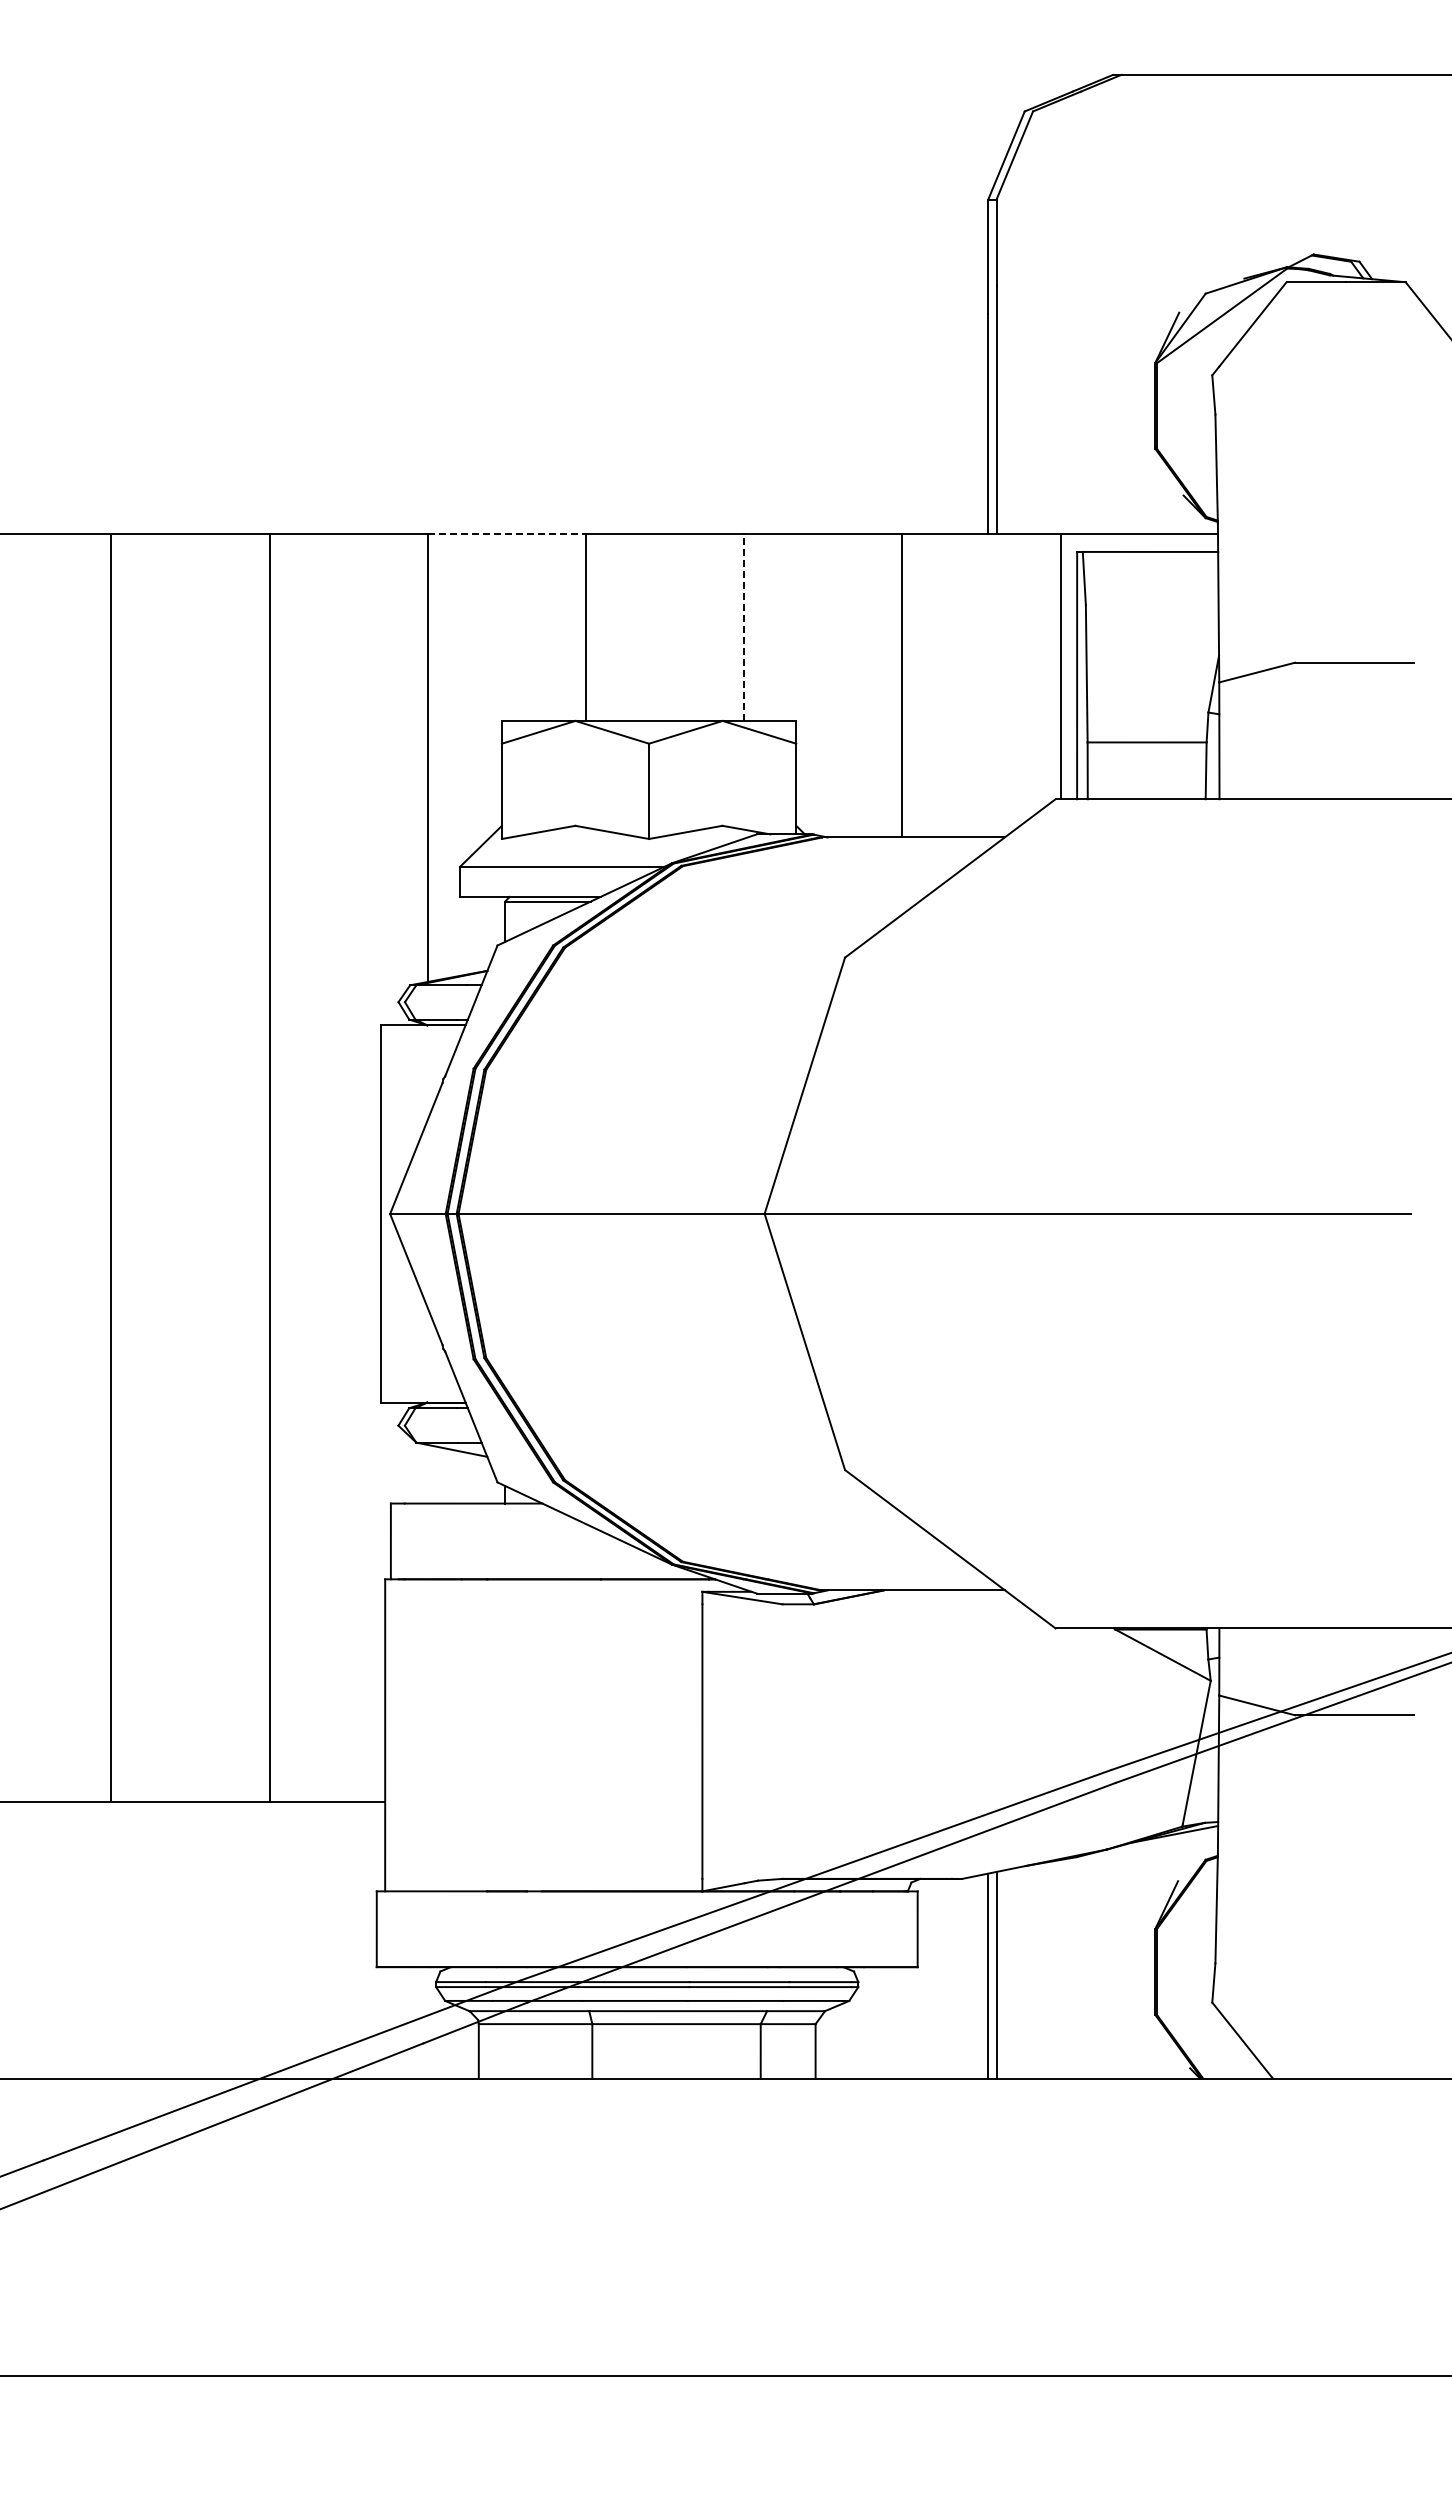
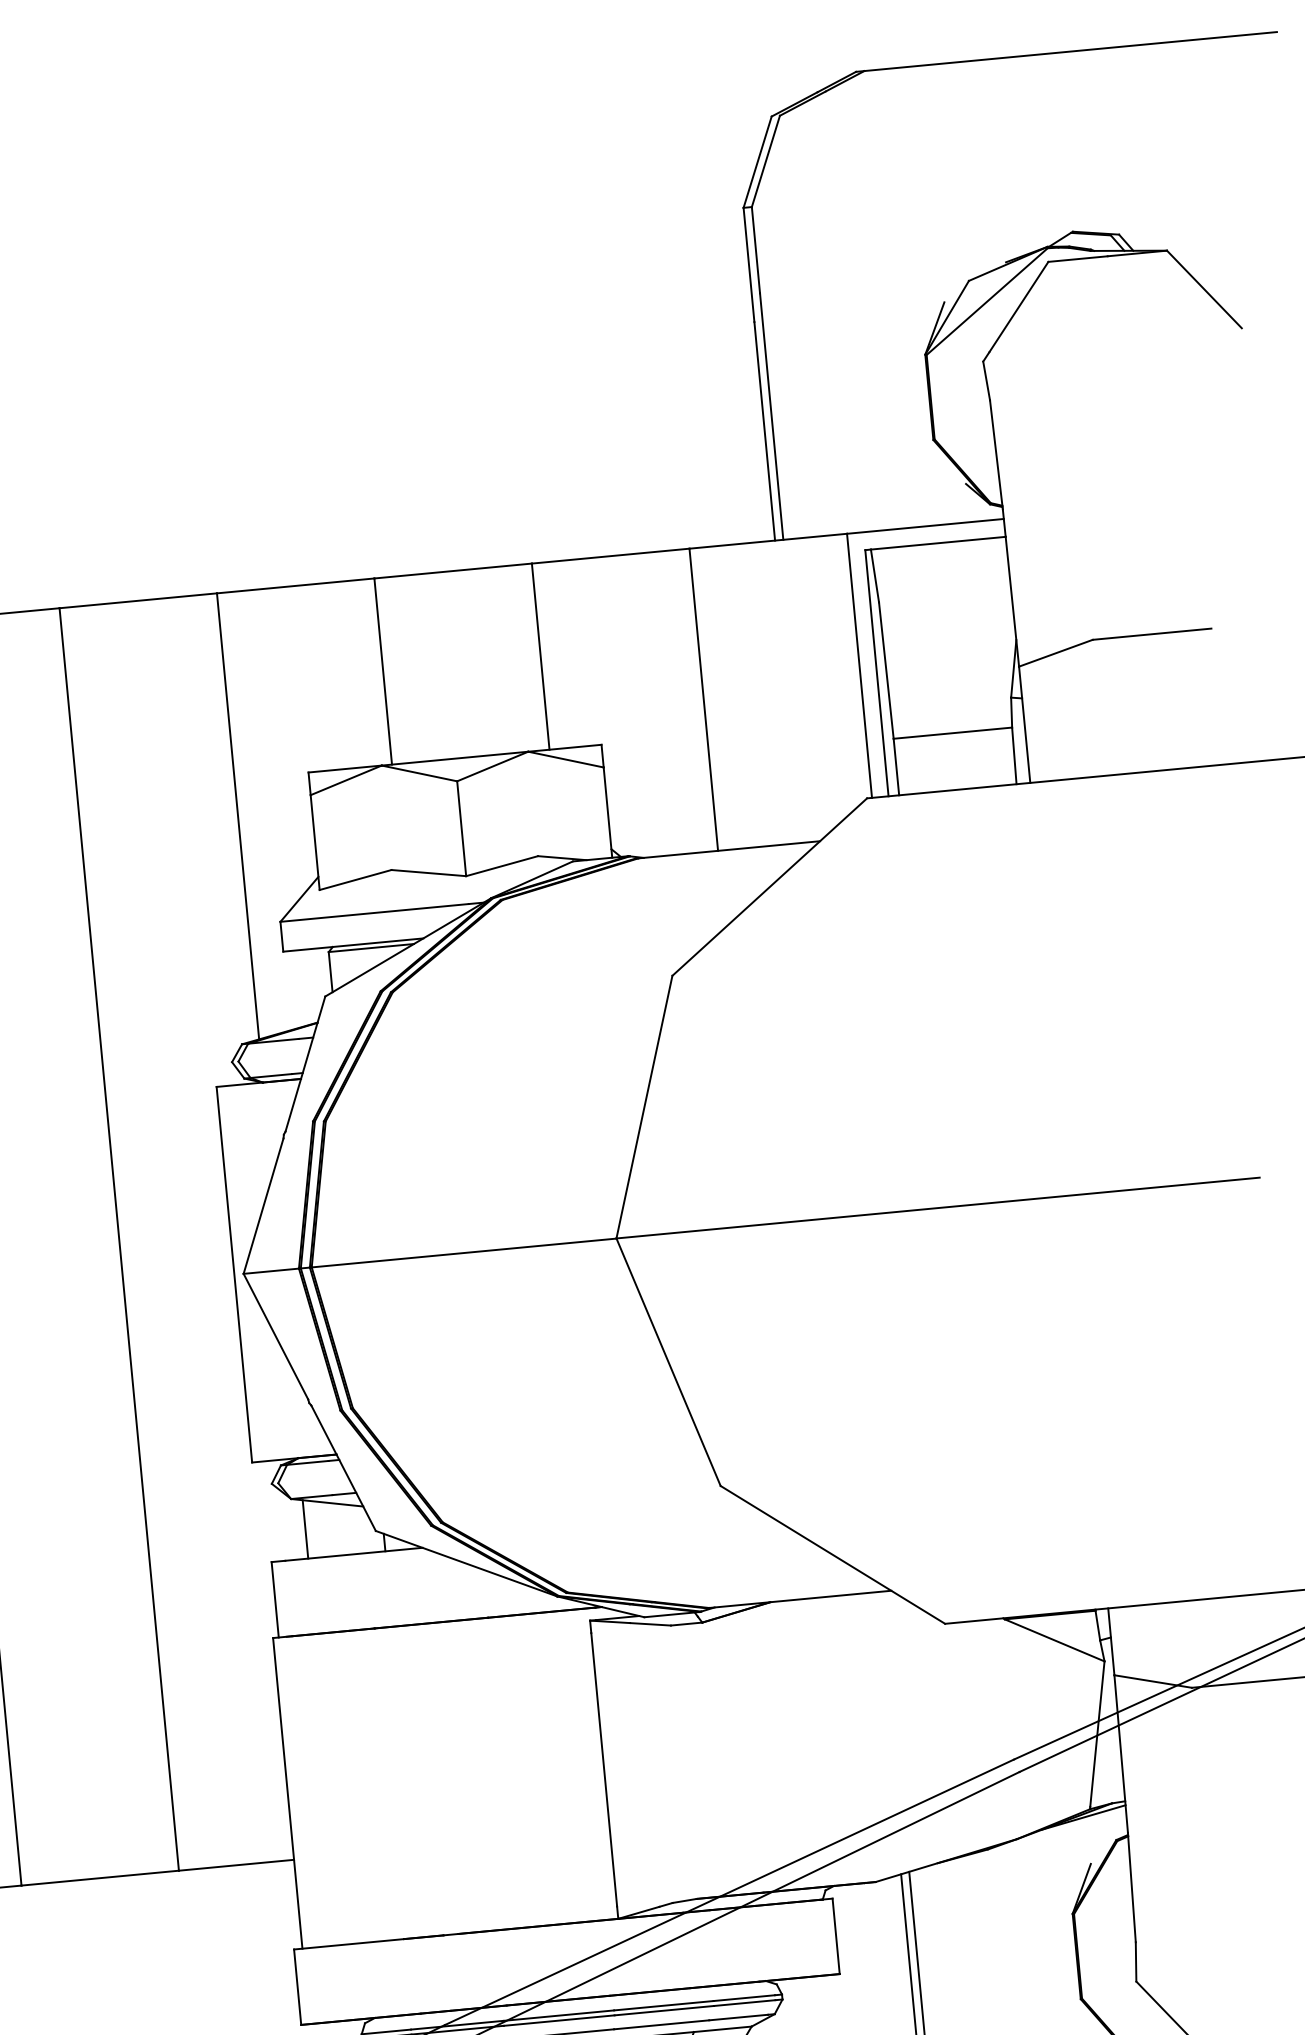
line: (507, 533) -> (296, 585), dashed -> solid
line: (743, 626) -> (540, 655), dashed -> solid
line: (427, 1473) -> (305, 1528), added

